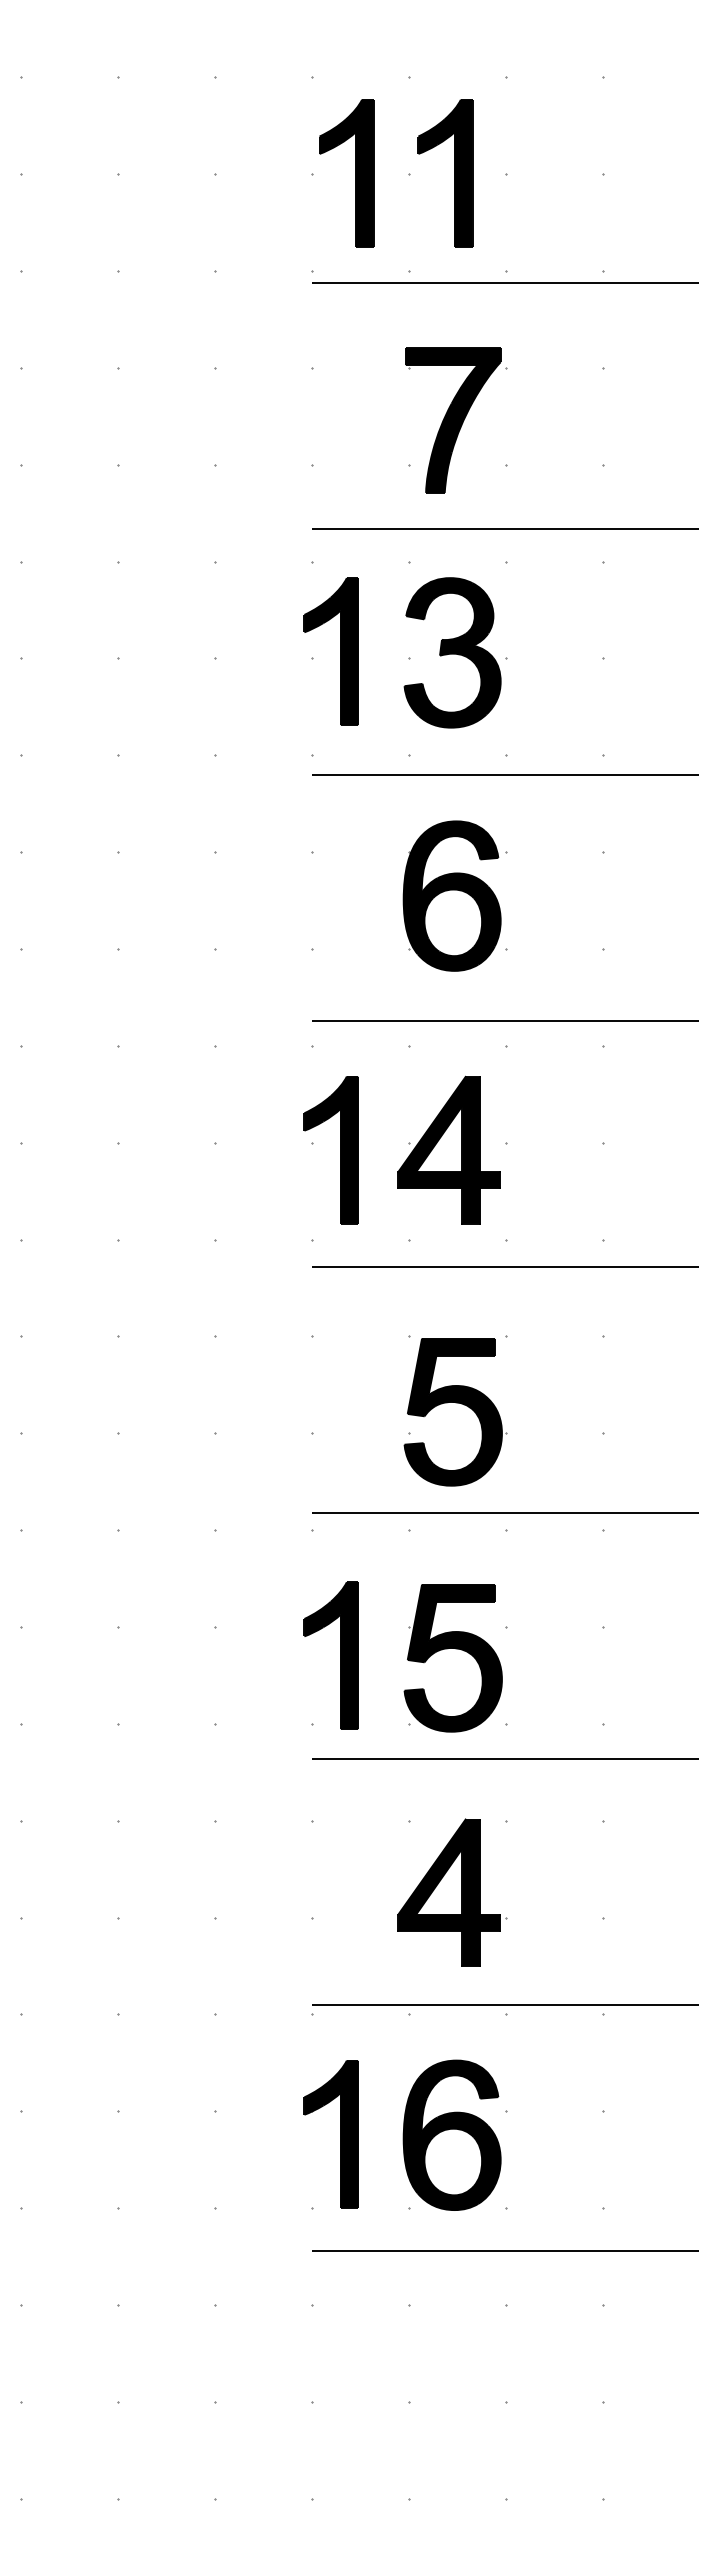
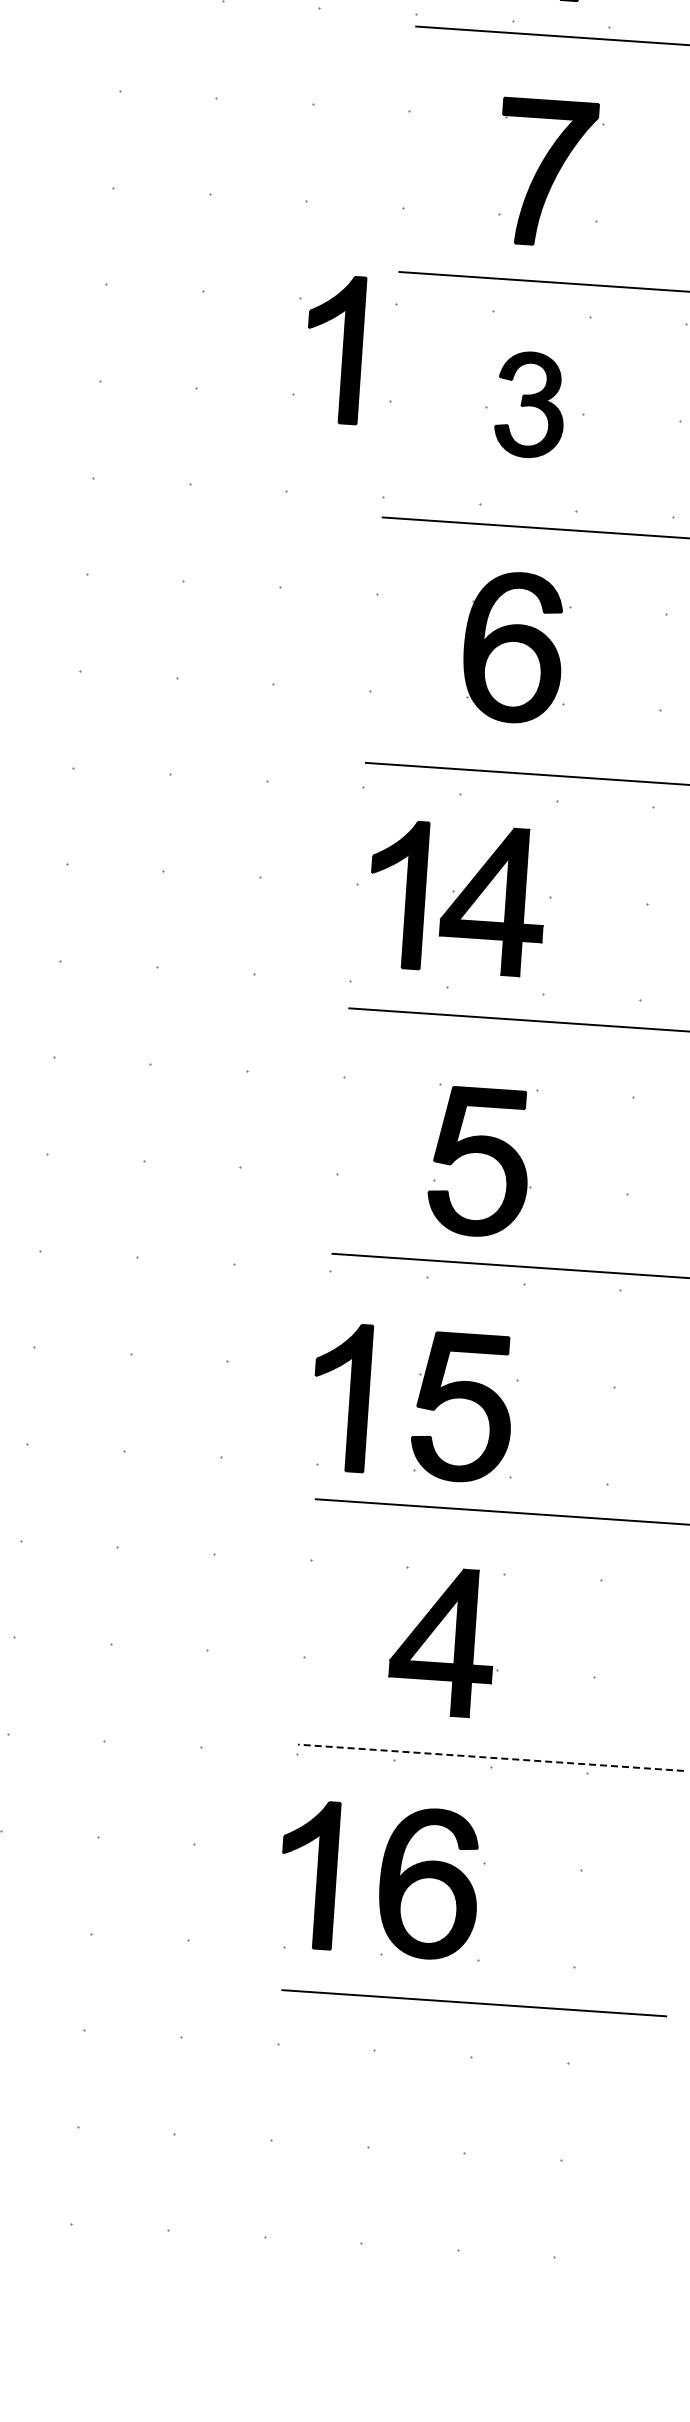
part: (340, 651) -> (343, 349), moved
part: (452, 652) -> (530, 404), size x0.7
part: (340, 1150) -> (406, 895), moved
line: (504, 2005) -> (490, 1757), solid -> dashed

